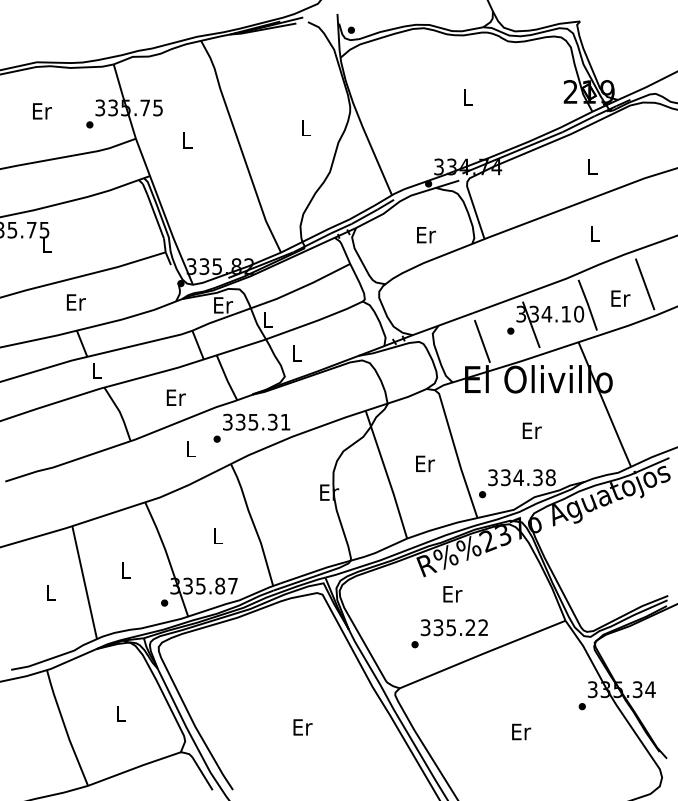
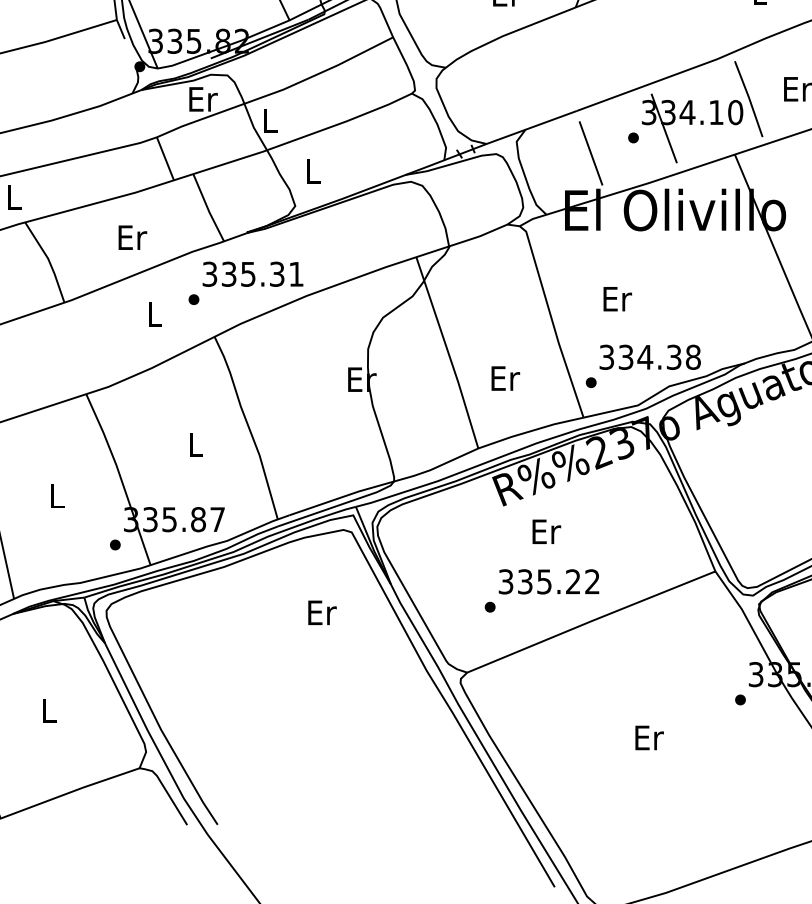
text: (531, 430) -> (616, 298), moved
text: (425, 463) -> (505, 377), moved
text: (302, 727) -> (321, 612), moved

